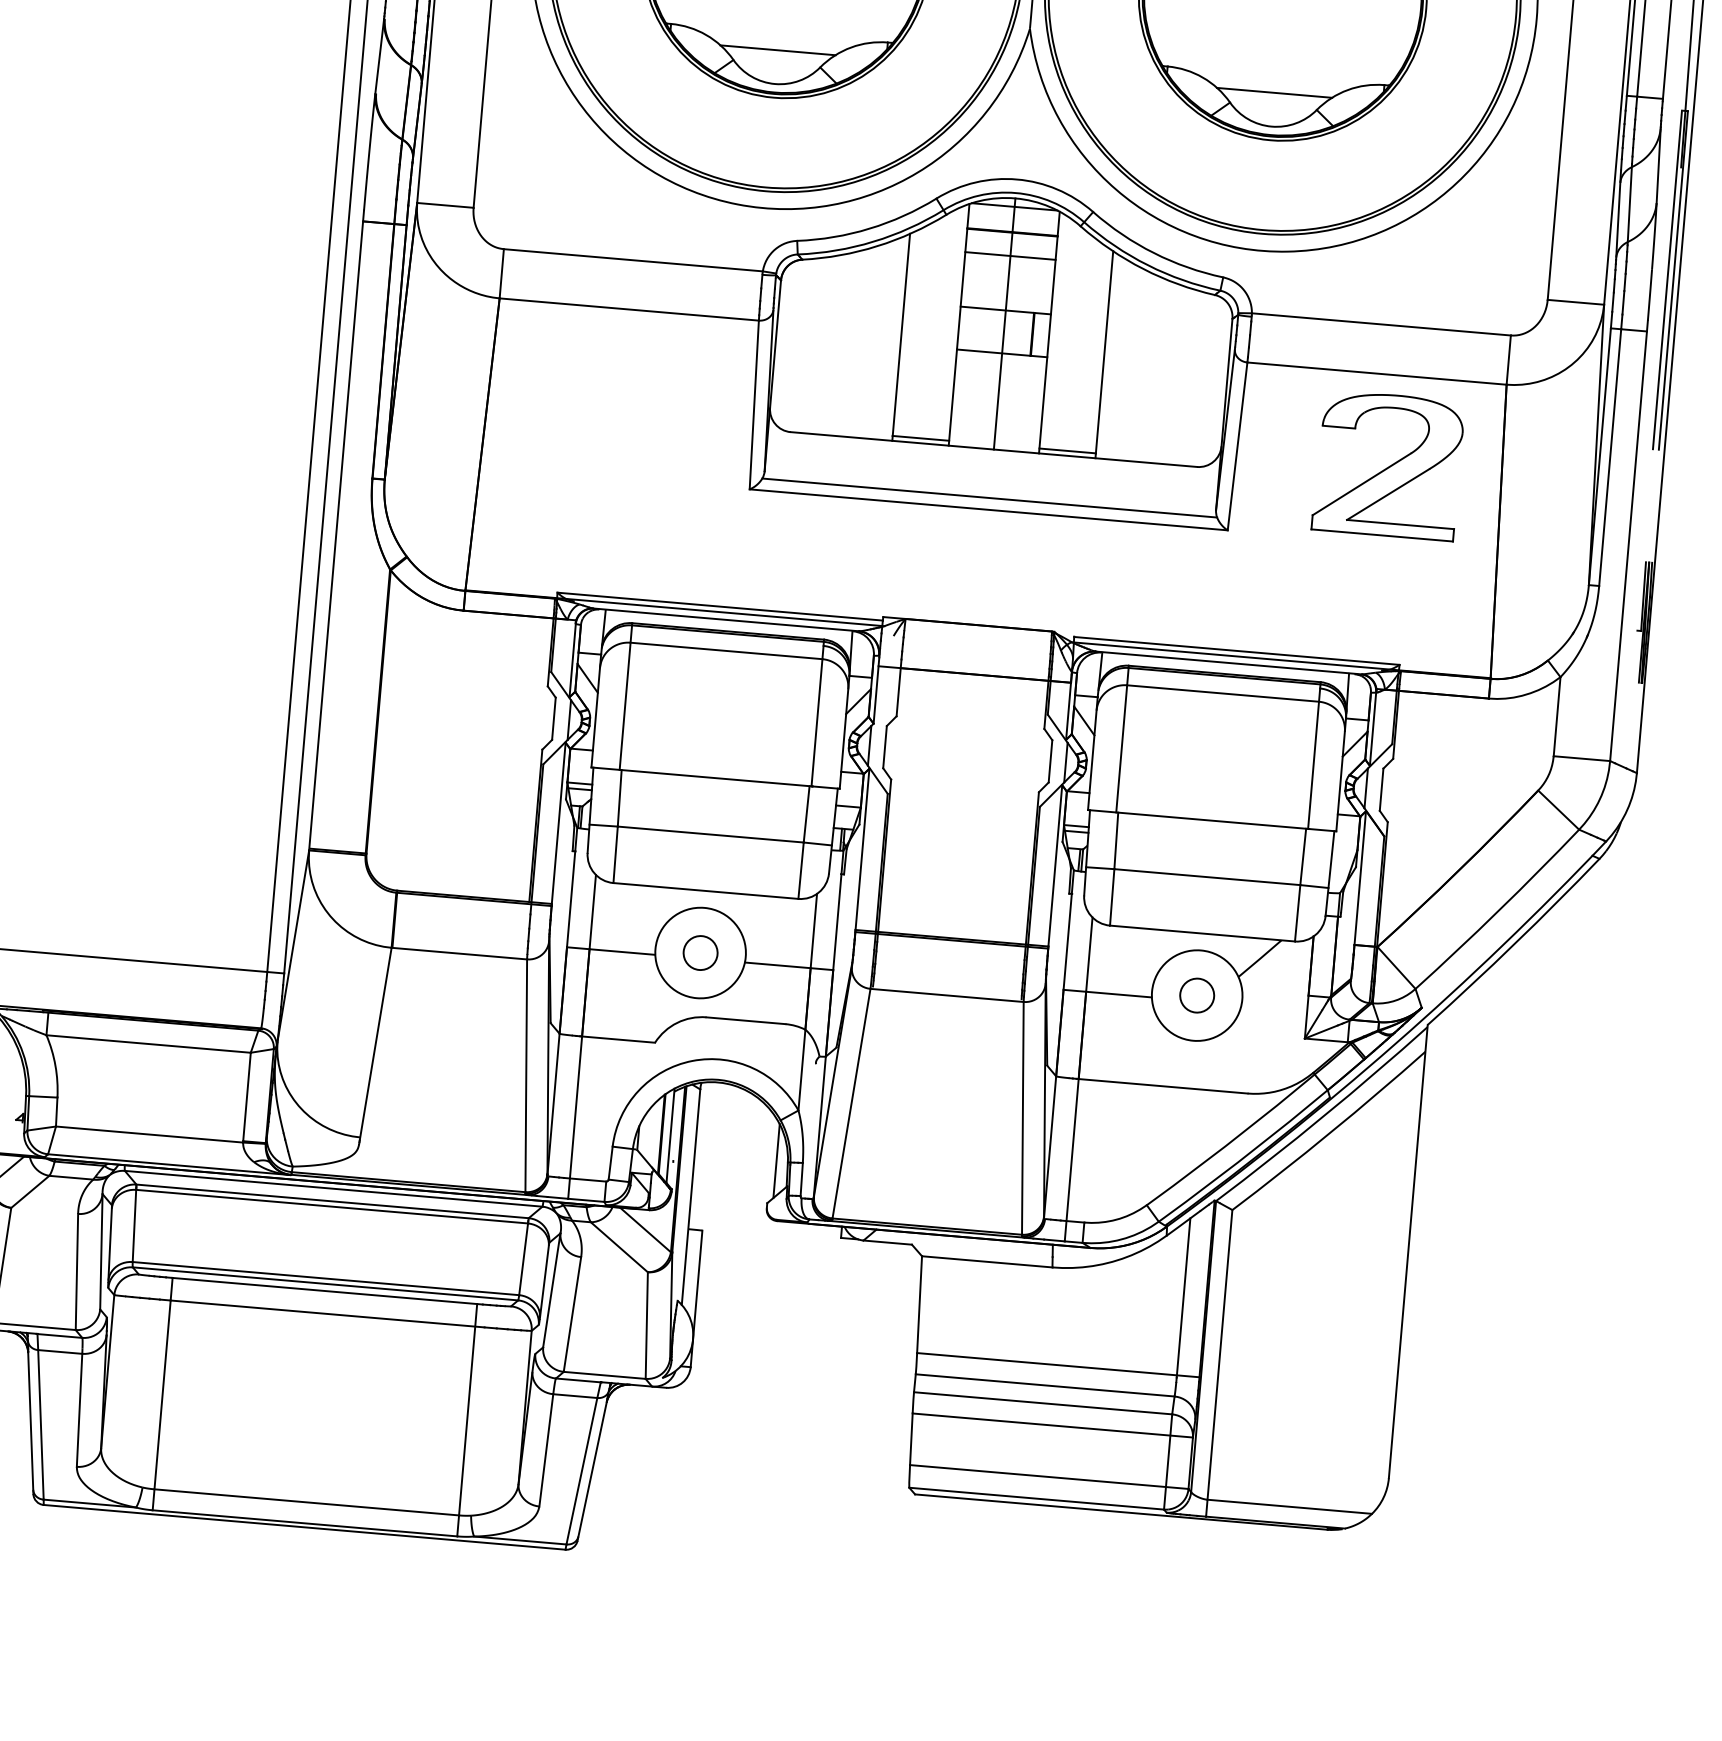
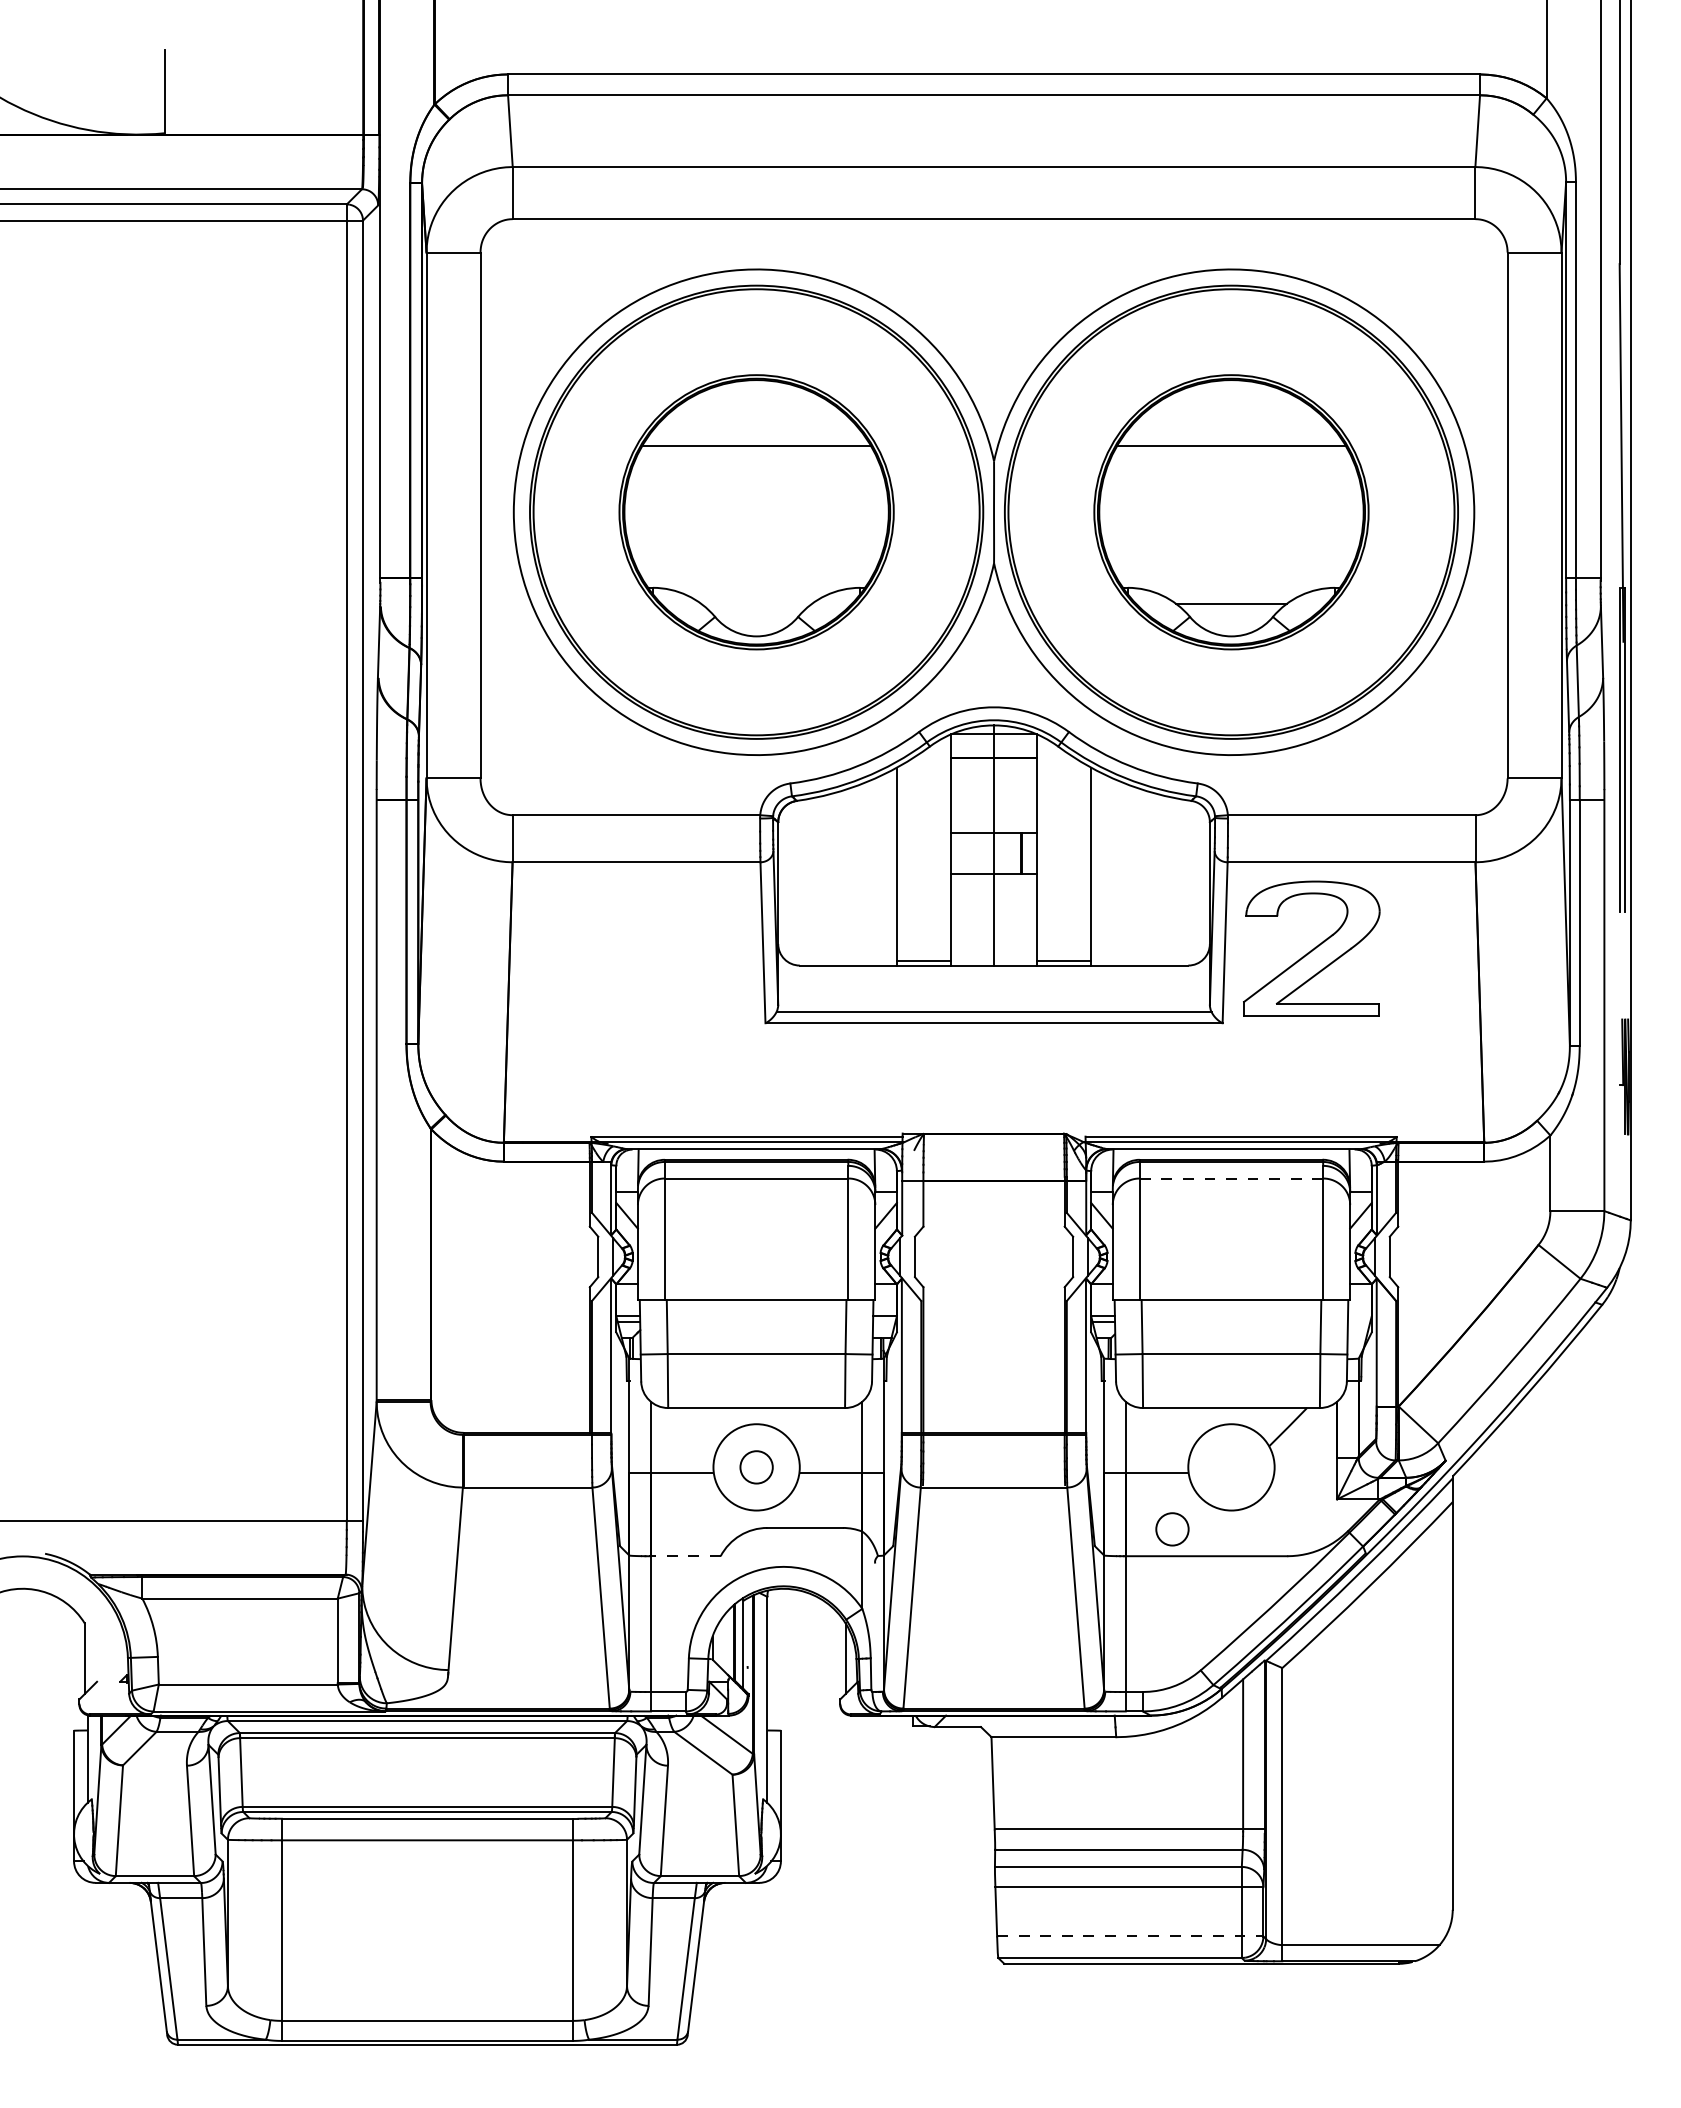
line: (777, 50) -> (756, 604), removed
line: (1009, 255) -> (993, 780), removed
part: (1388, 465) -> (1311, 948), moved
line: (1223, 693) -> (1231, 1178), solid -> dashed
circle: (1197, 995) -> (1172, 1529), moved
line: (617, 1039) -> (684, 1556), solid -> dashed
line: (1049, 1477) -> (1130, 1936), solid -> dashed

